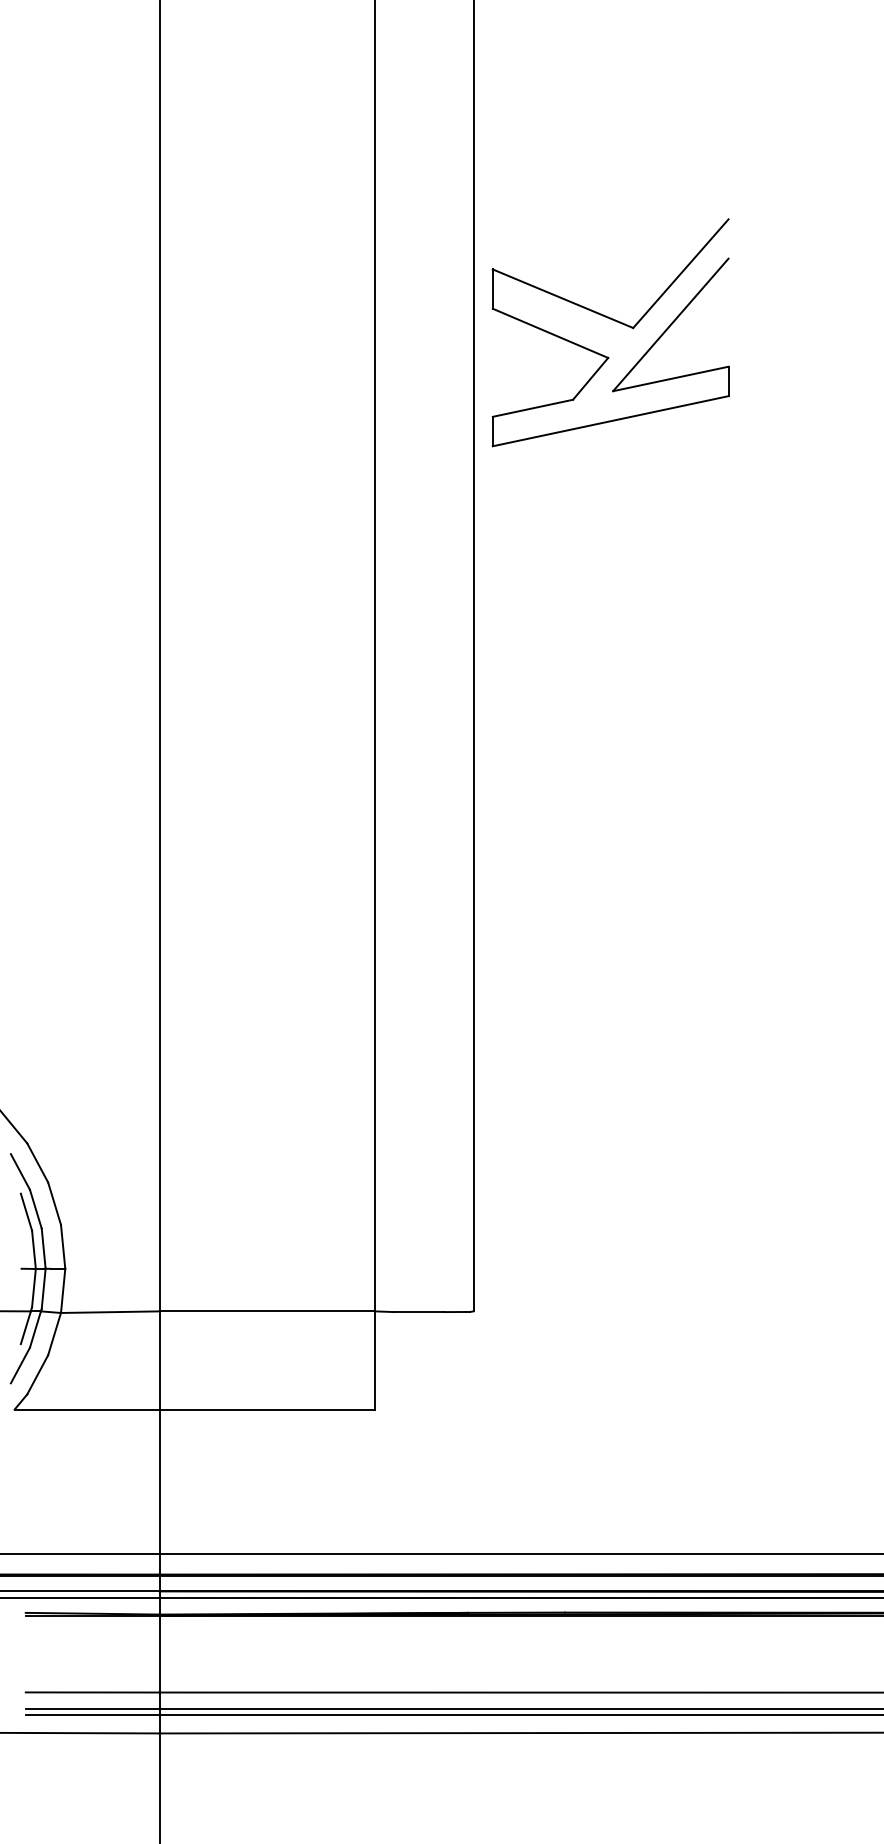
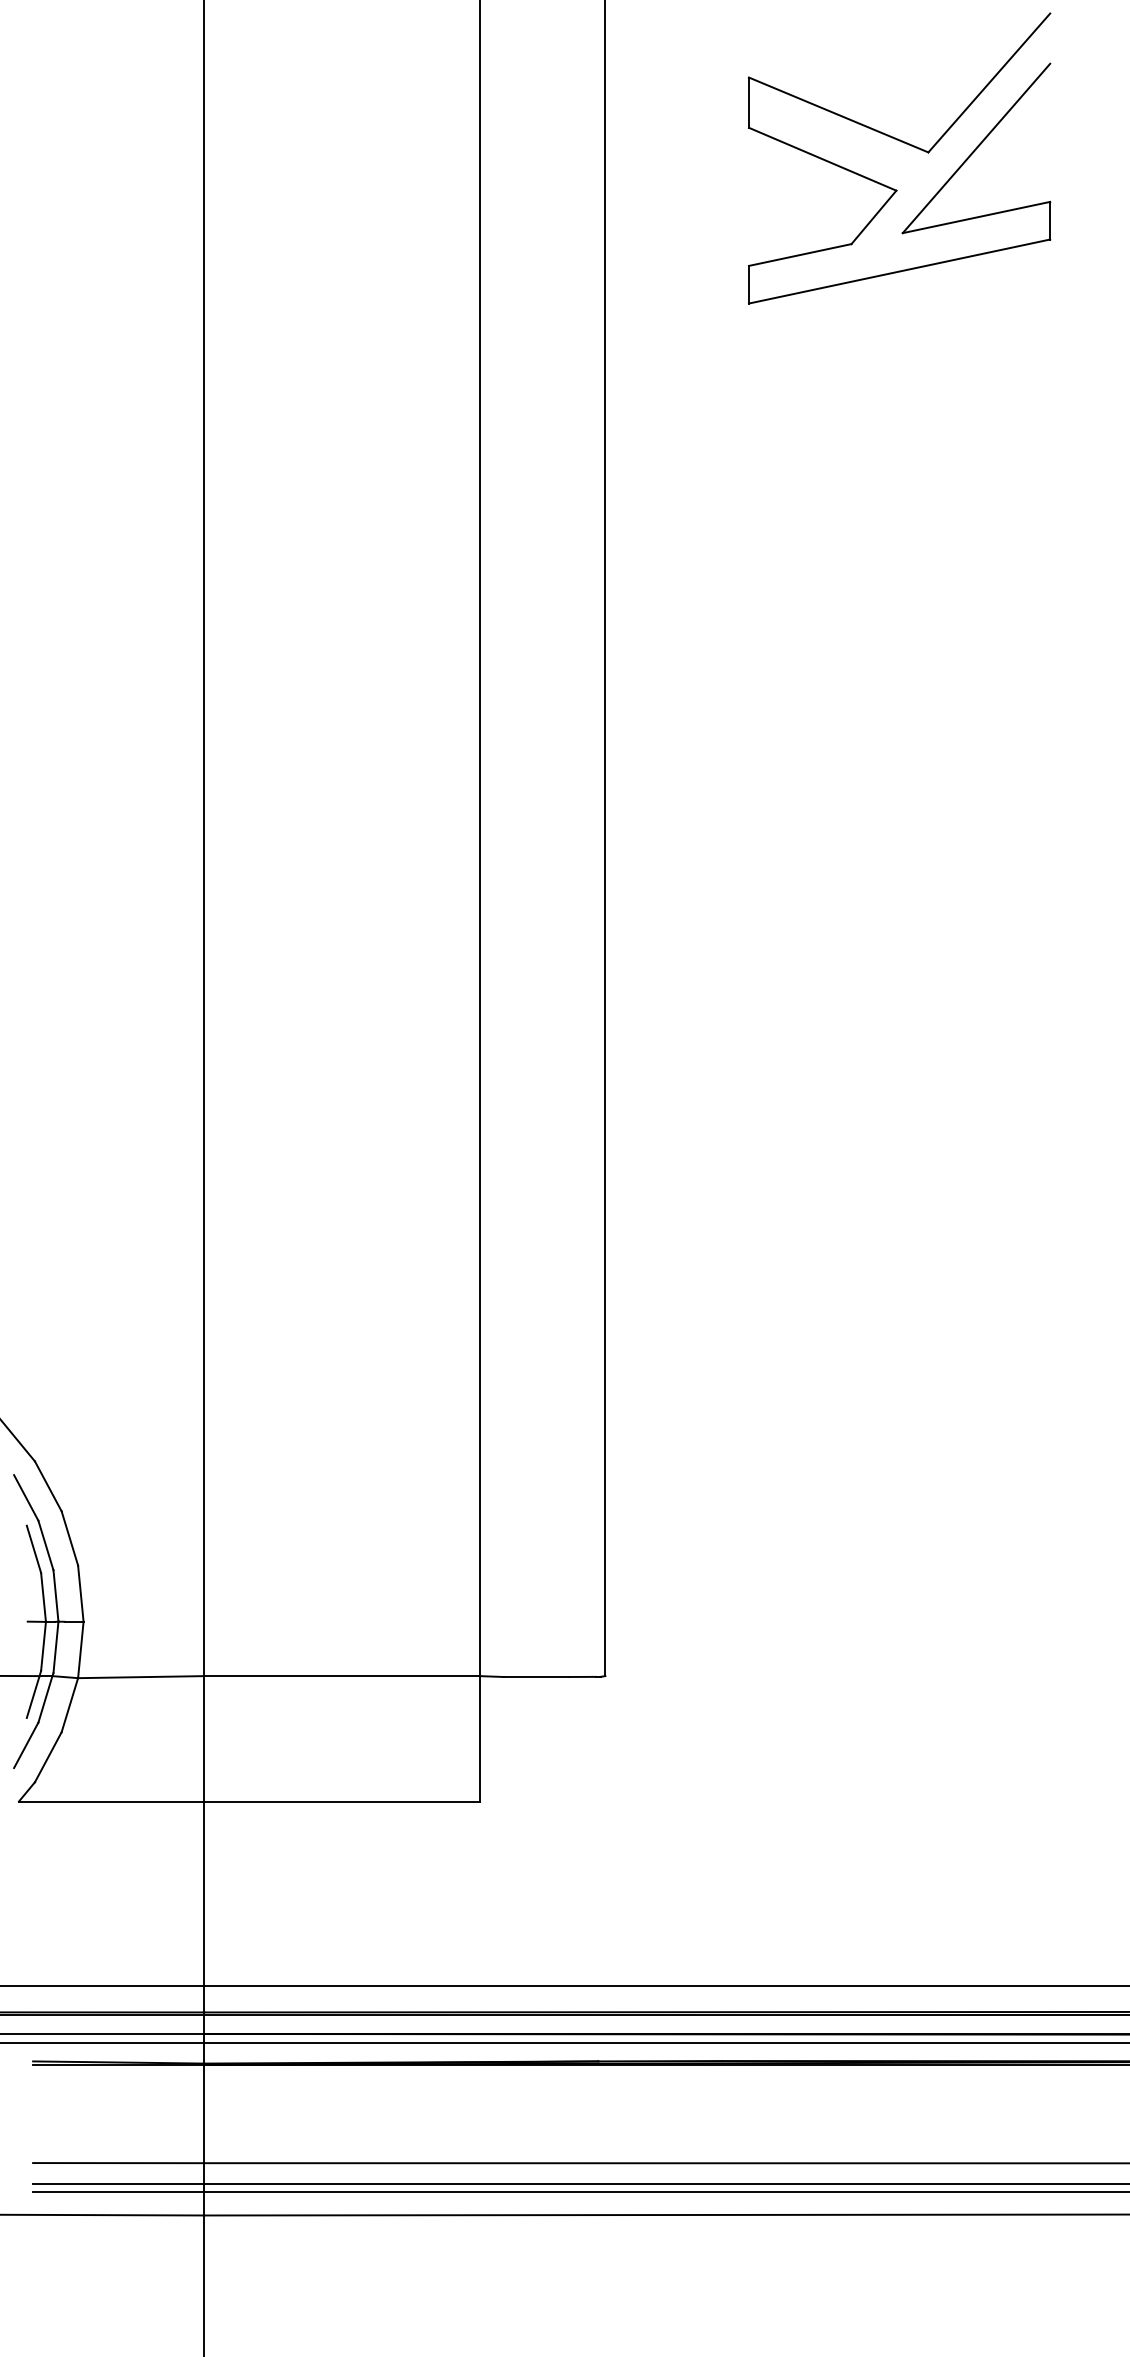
part: (616, 321) -> (906, 144), moved

